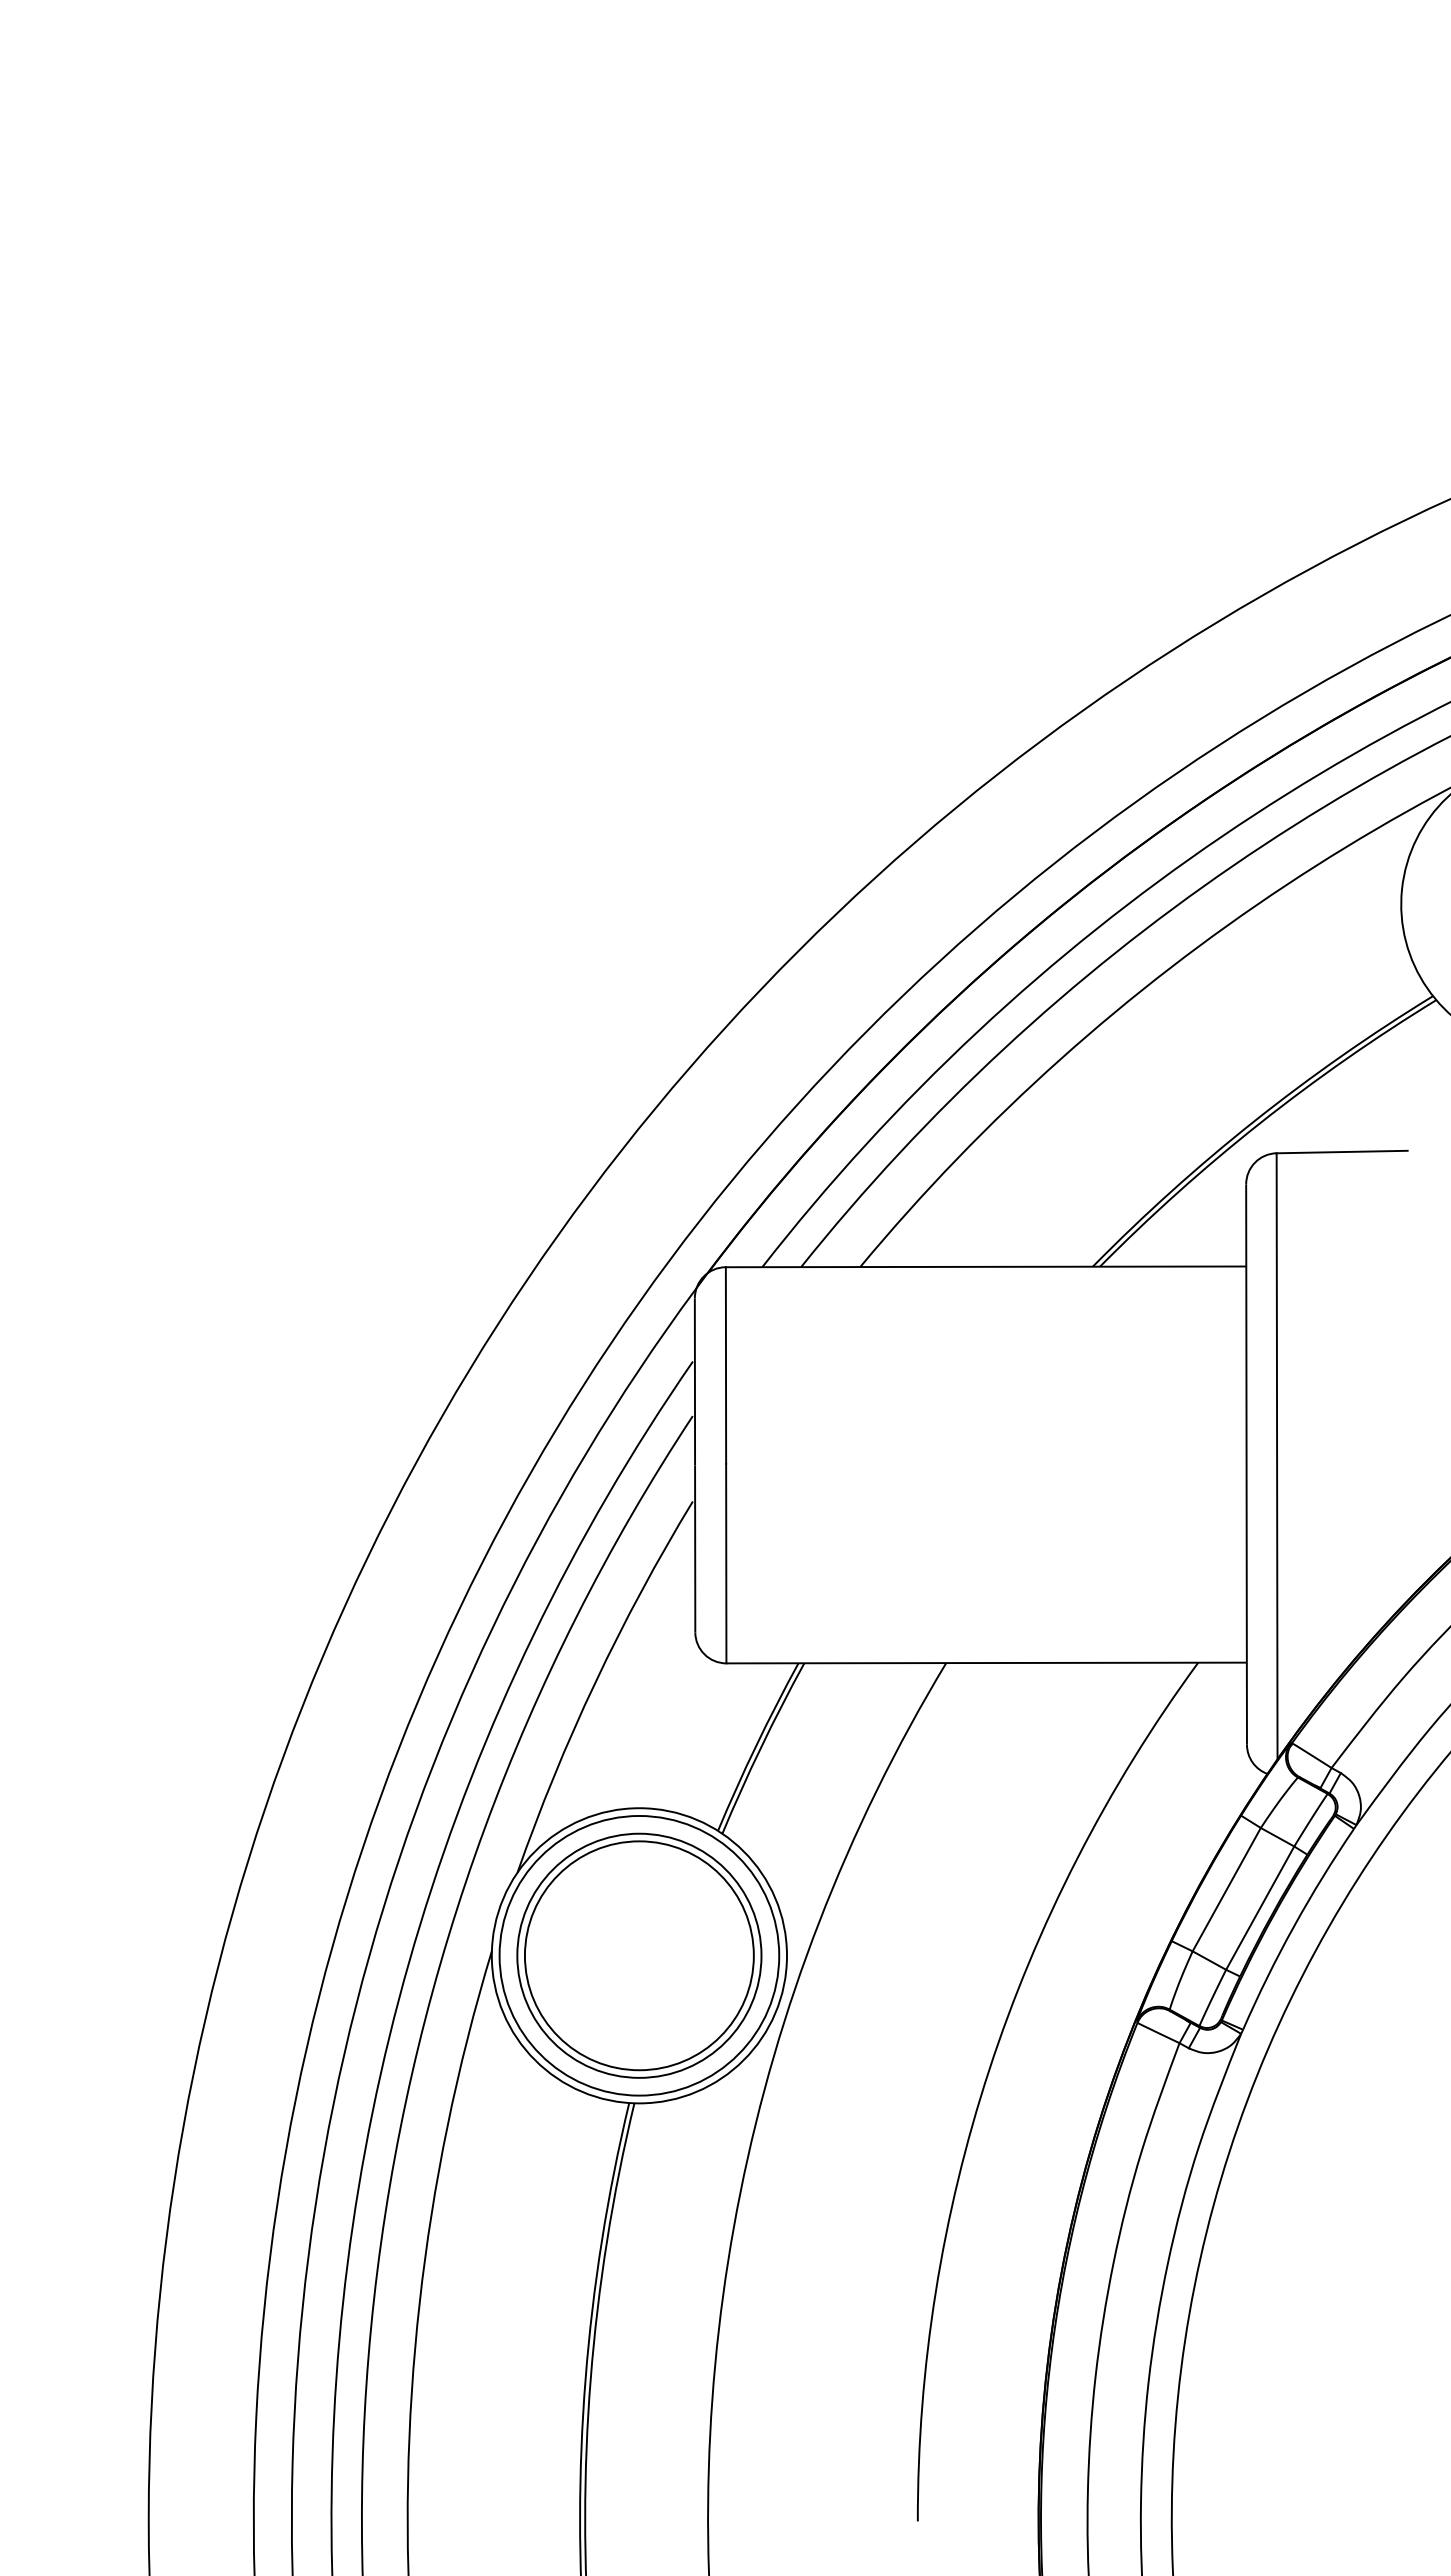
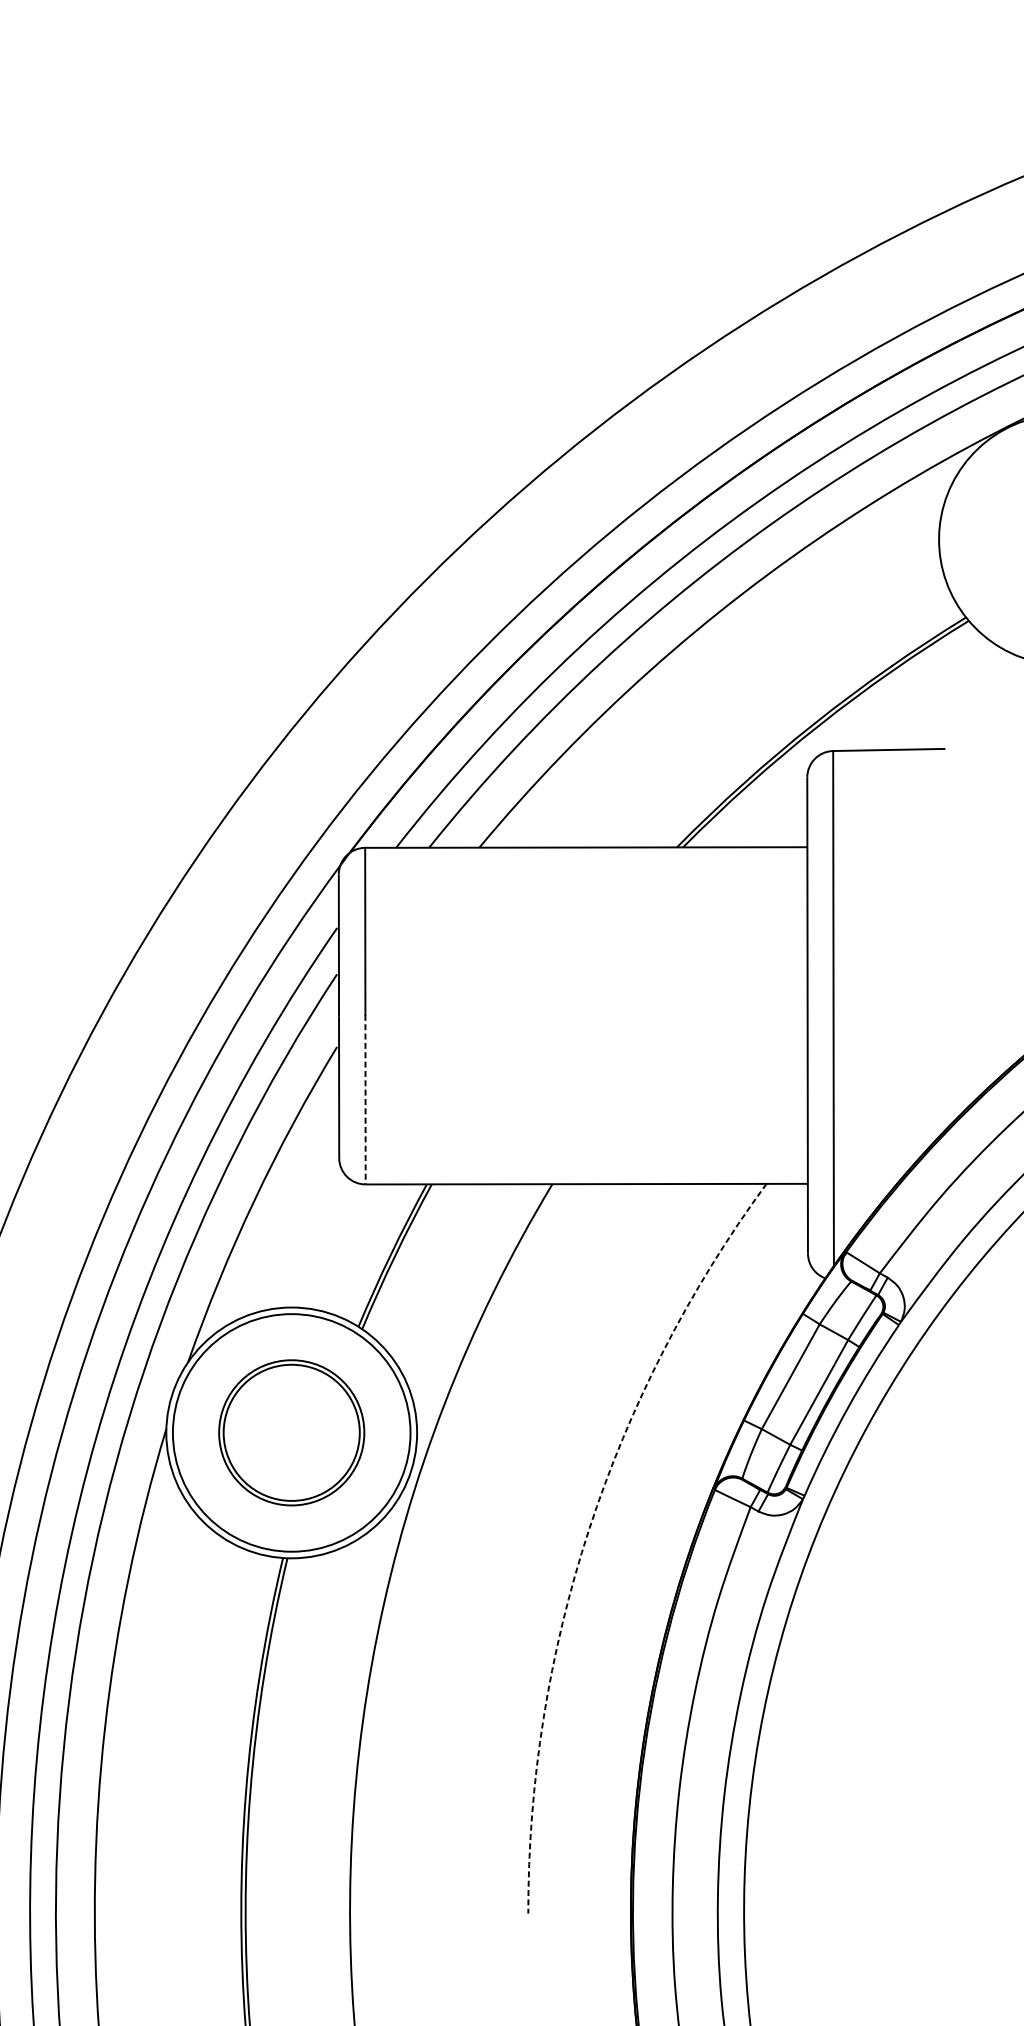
line: (726, 1563) -> (365, 1099), solid -> dashed
part: (639, 1955) -> (291, 1432), size x0.7
arc: (989, 2069) -> (589, 1529), solid -> dashed

